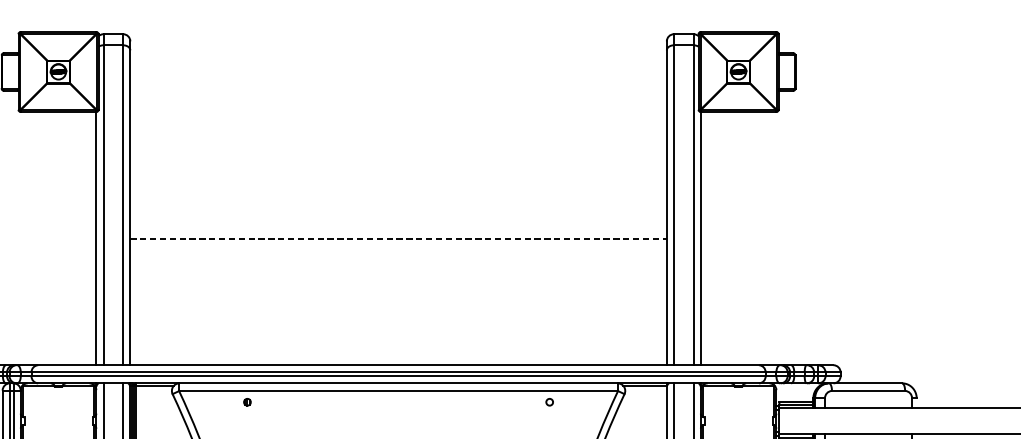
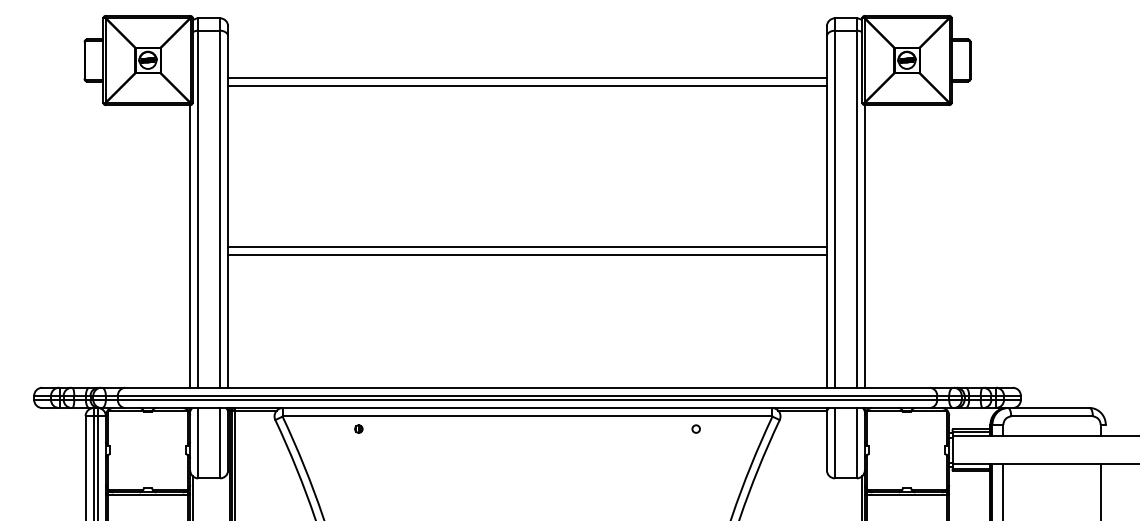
line: (398, 88) -> (527, 78), added
line: (398, 95) -> (527, 86), added
line: (399, 238) -> (528, 246), dashed -> solid
line: (398, 245) -> (527, 254), added

